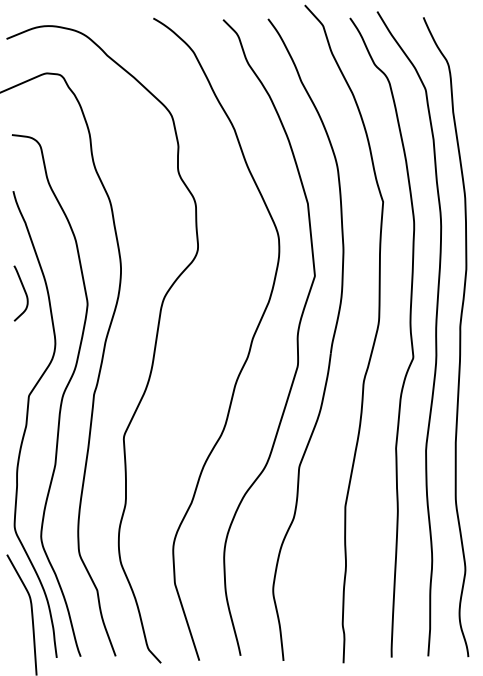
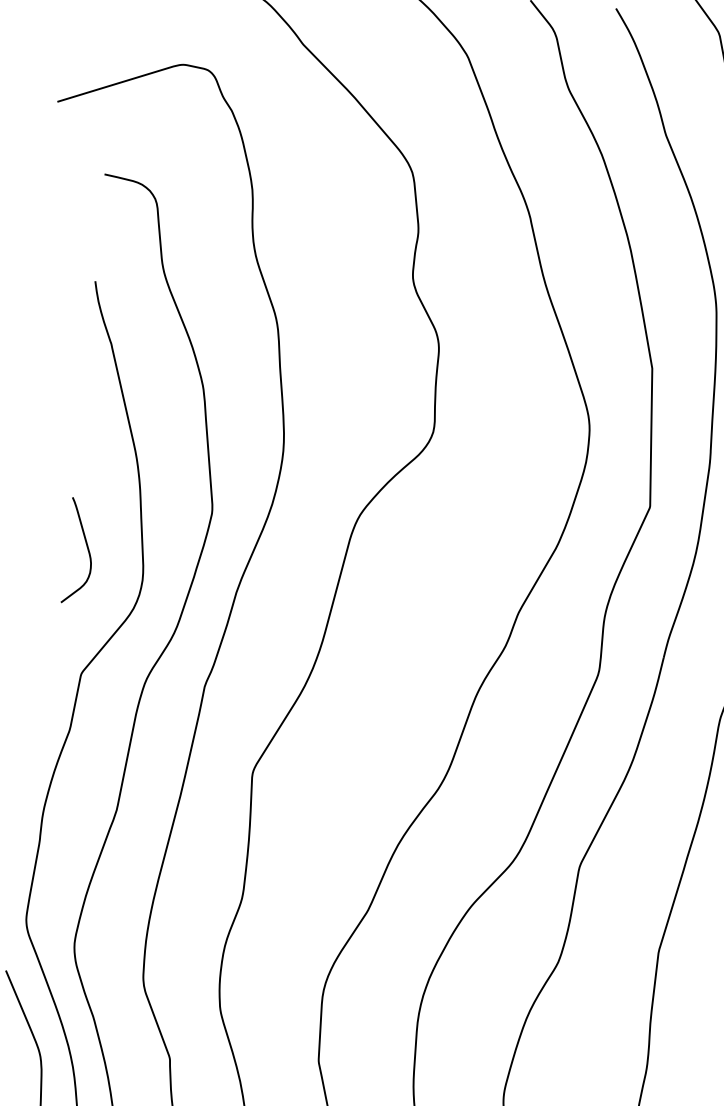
curve: (24, 292) -> (86, 550), moved

